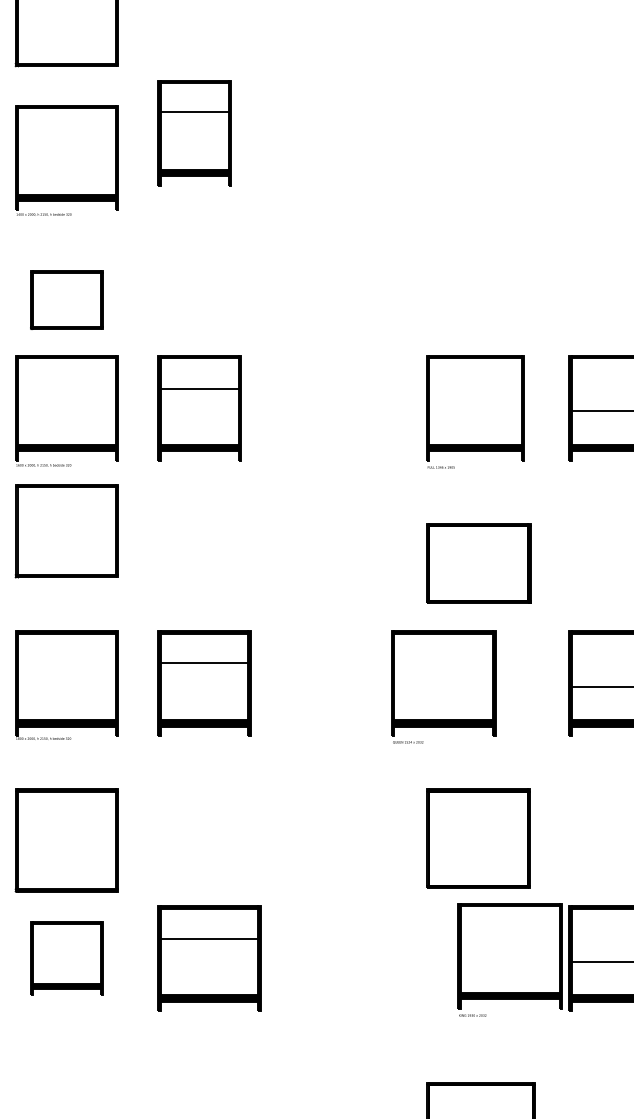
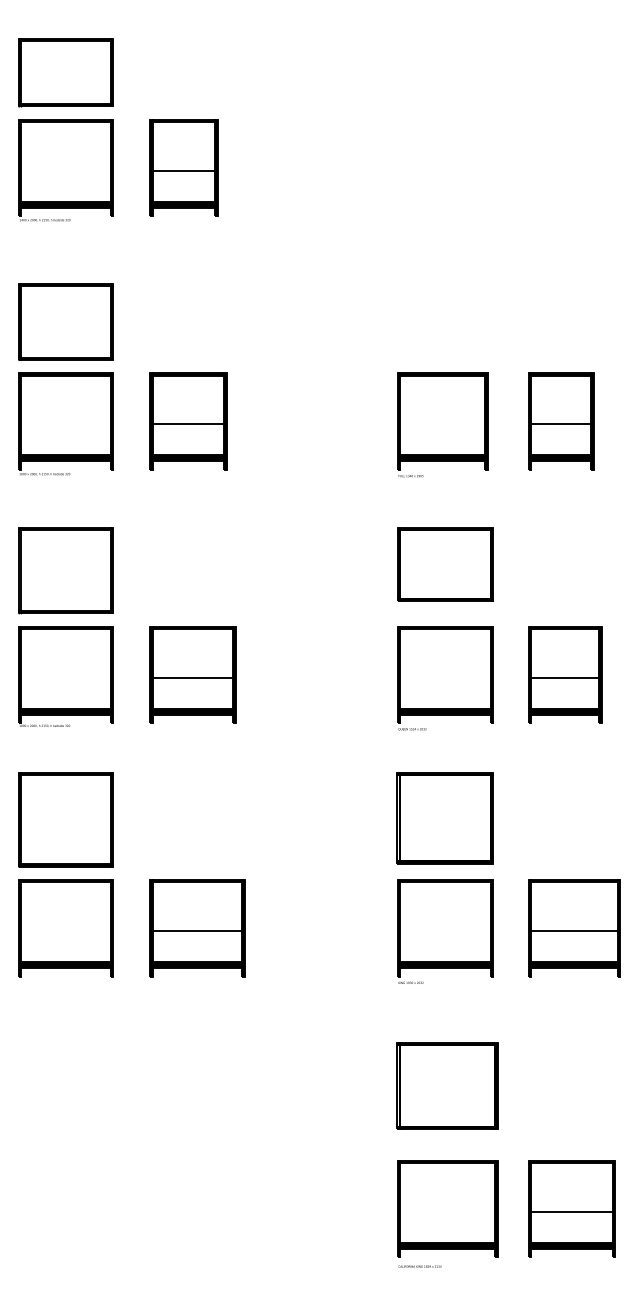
line: (194, 112) -> (183, 171), moved
part: (66, 160) -> (65, 170), moved
part: (66, 299) -> (65, 321), size x1.43
line: (199, 388) -> (188, 424), moved
part: (66, 530) -> (65, 570), moved
line: (204, 662) -> (192, 677), moved
part: (443, 687) -> (445, 678), moved
line: (209, 939) -> (197, 931), moved
part: (66, 958) -> (65, 928), size x1.43
part: (510, 959) -> (445, 931), moved

